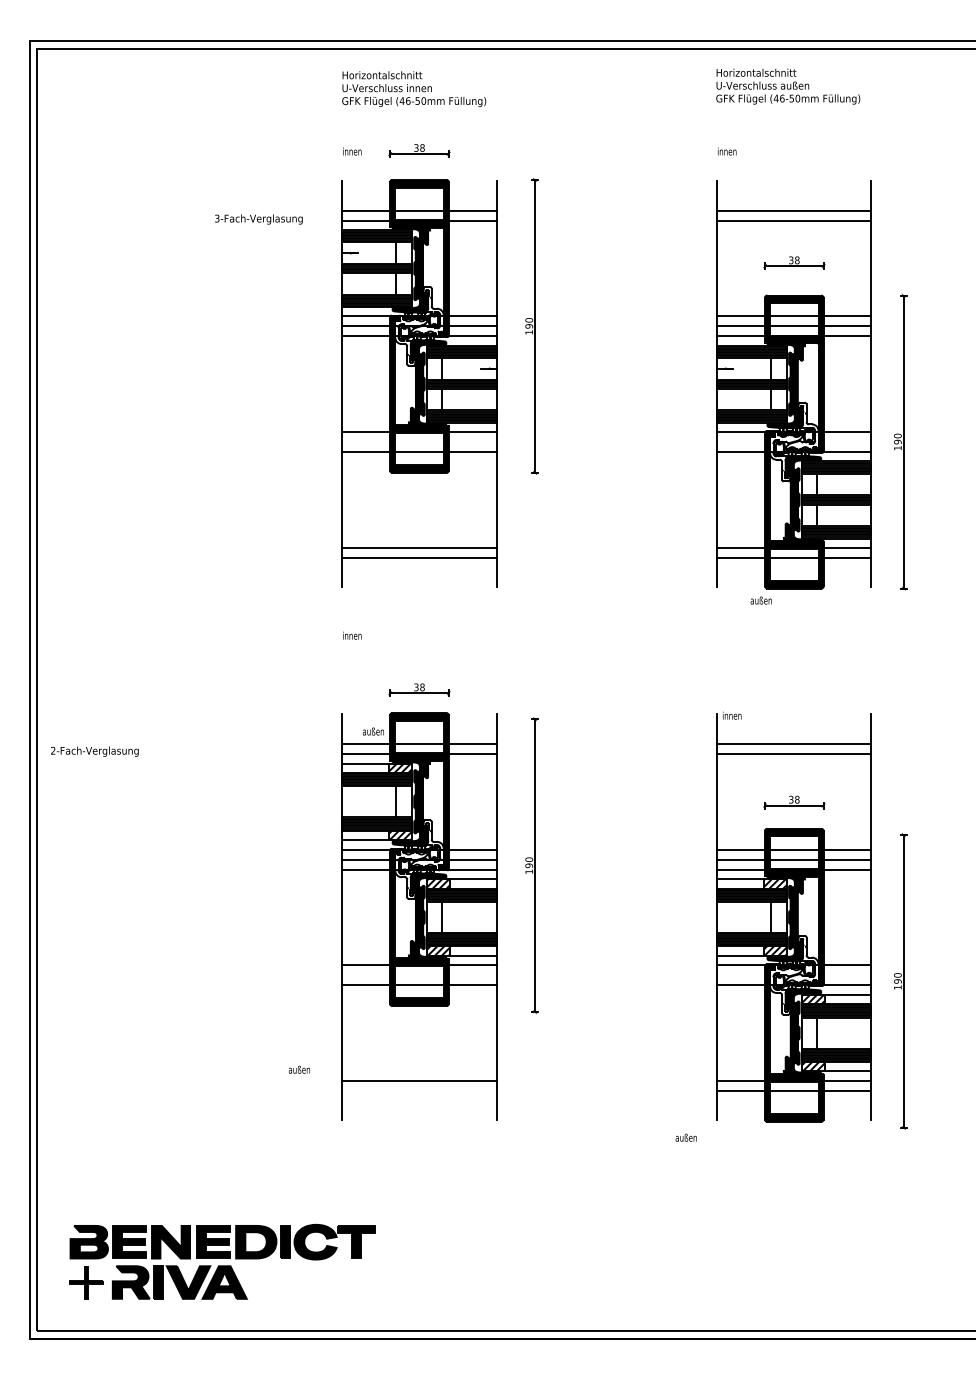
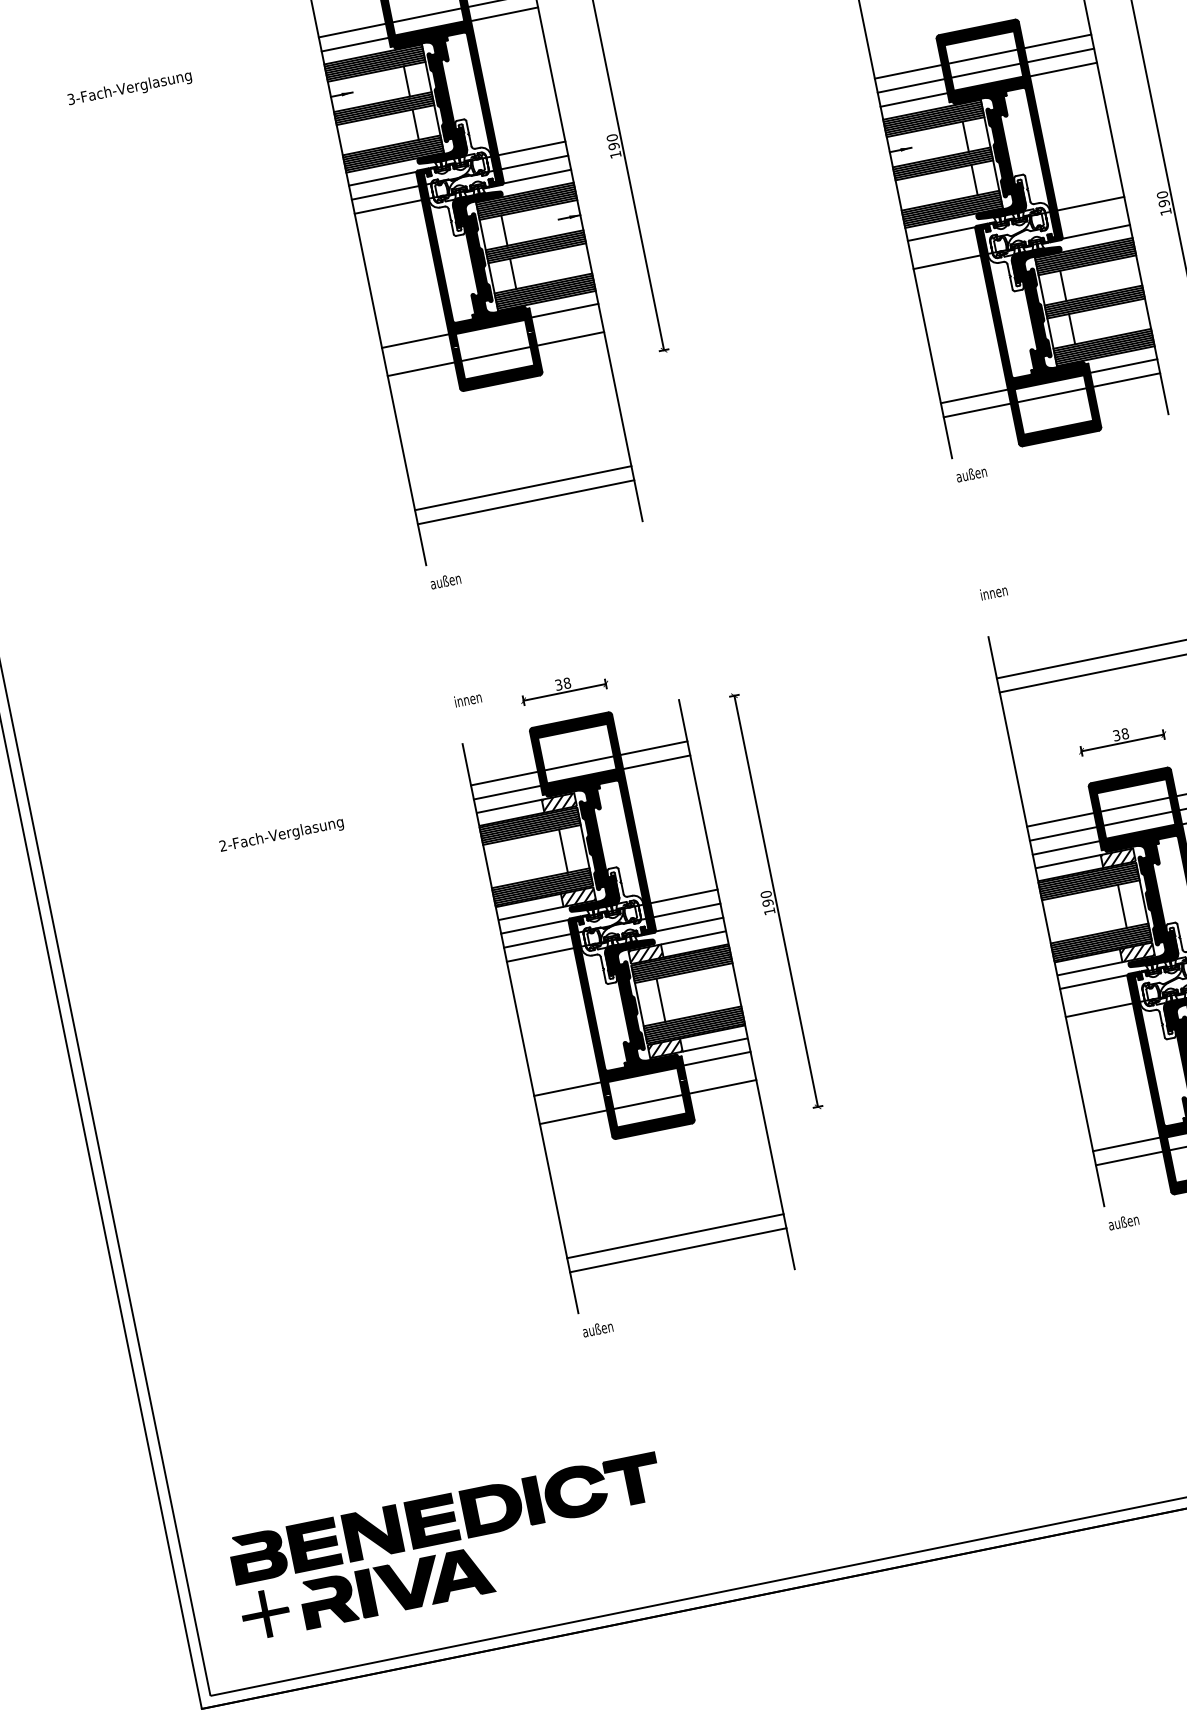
text: (258, 219) -> (129, 88), moved
text: (760, 600) -> (970, 474), moved
text: (352, 635) -> (468, 699), moved
text: (732, 715) -> (994, 592), moved
text: (372, 731) -> (444, 581), moved
text: (94, 751) -> (281, 835), moved
text: (298, 1069) -> (596, 1329), moved
line: (419, 1090) -> (678, 1249), added
text: (685, 1137) -> (1122, 1222), moved

